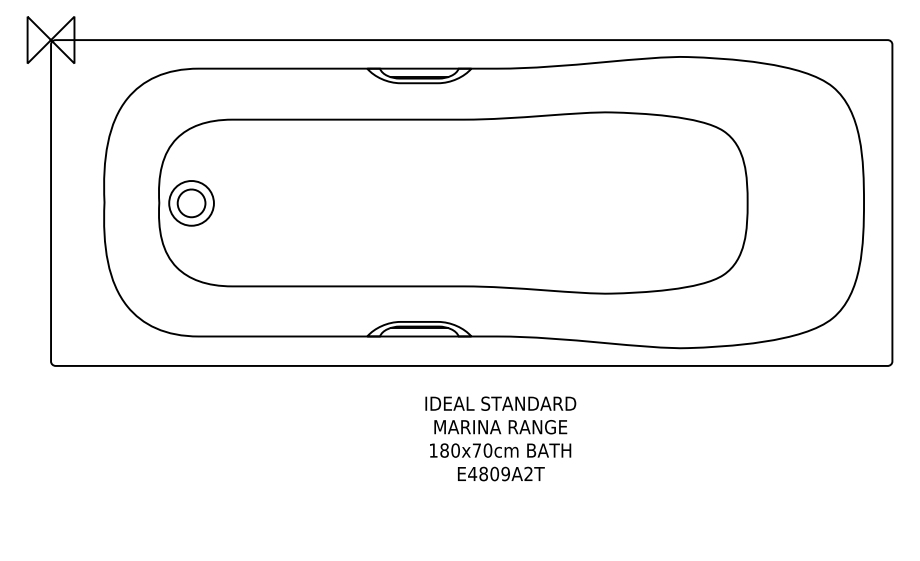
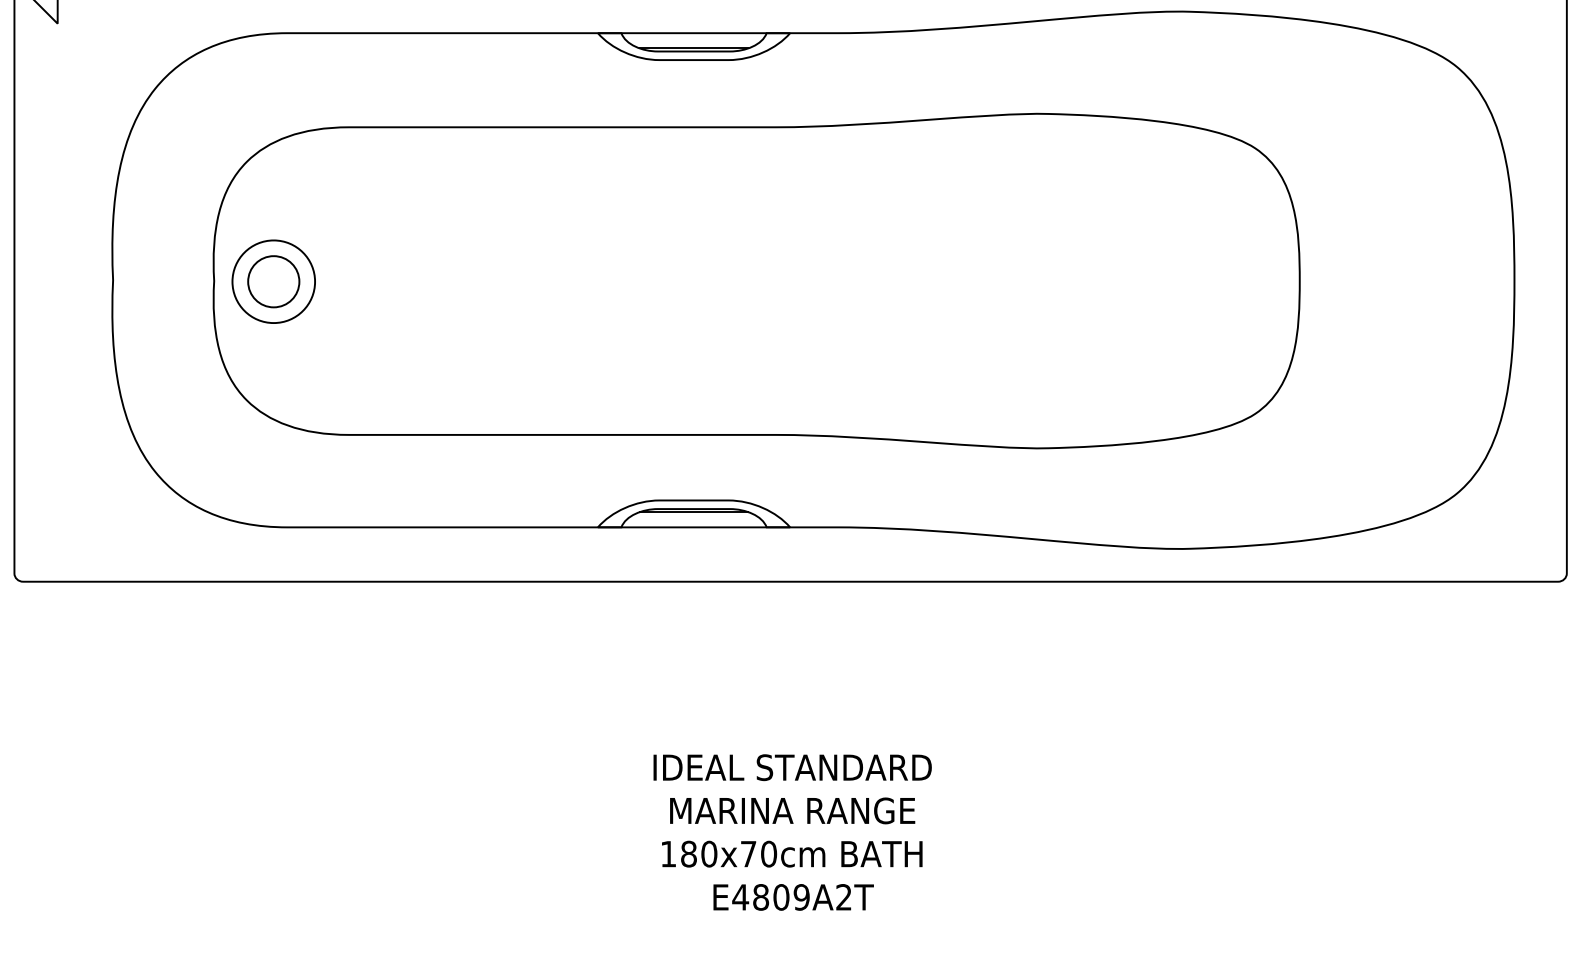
text: (500, 438) -> (792, 831), moved

